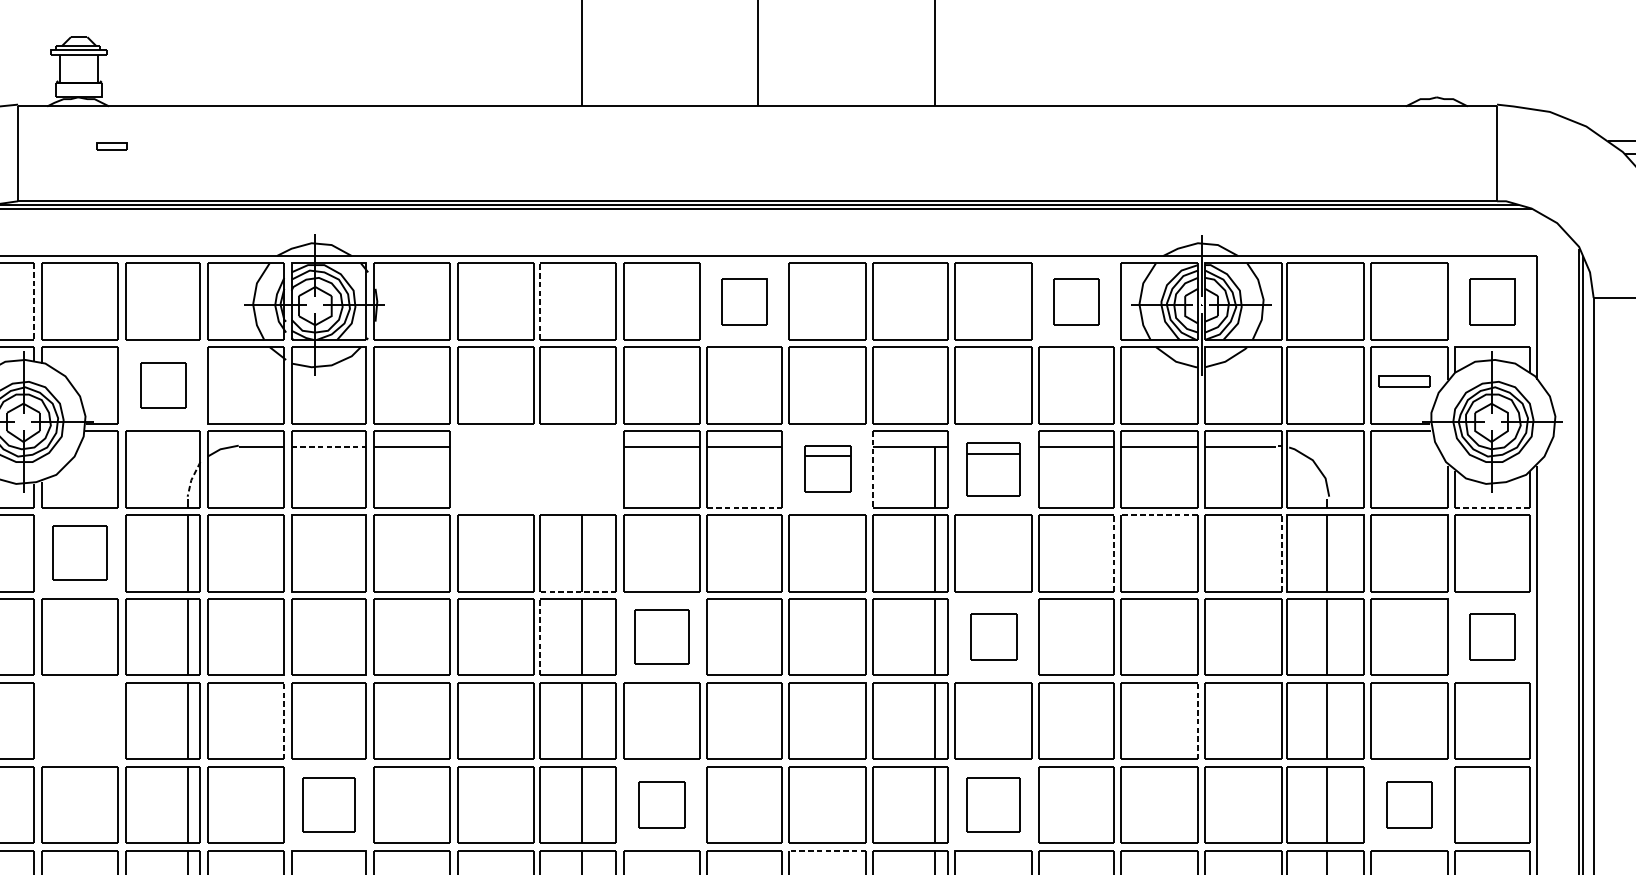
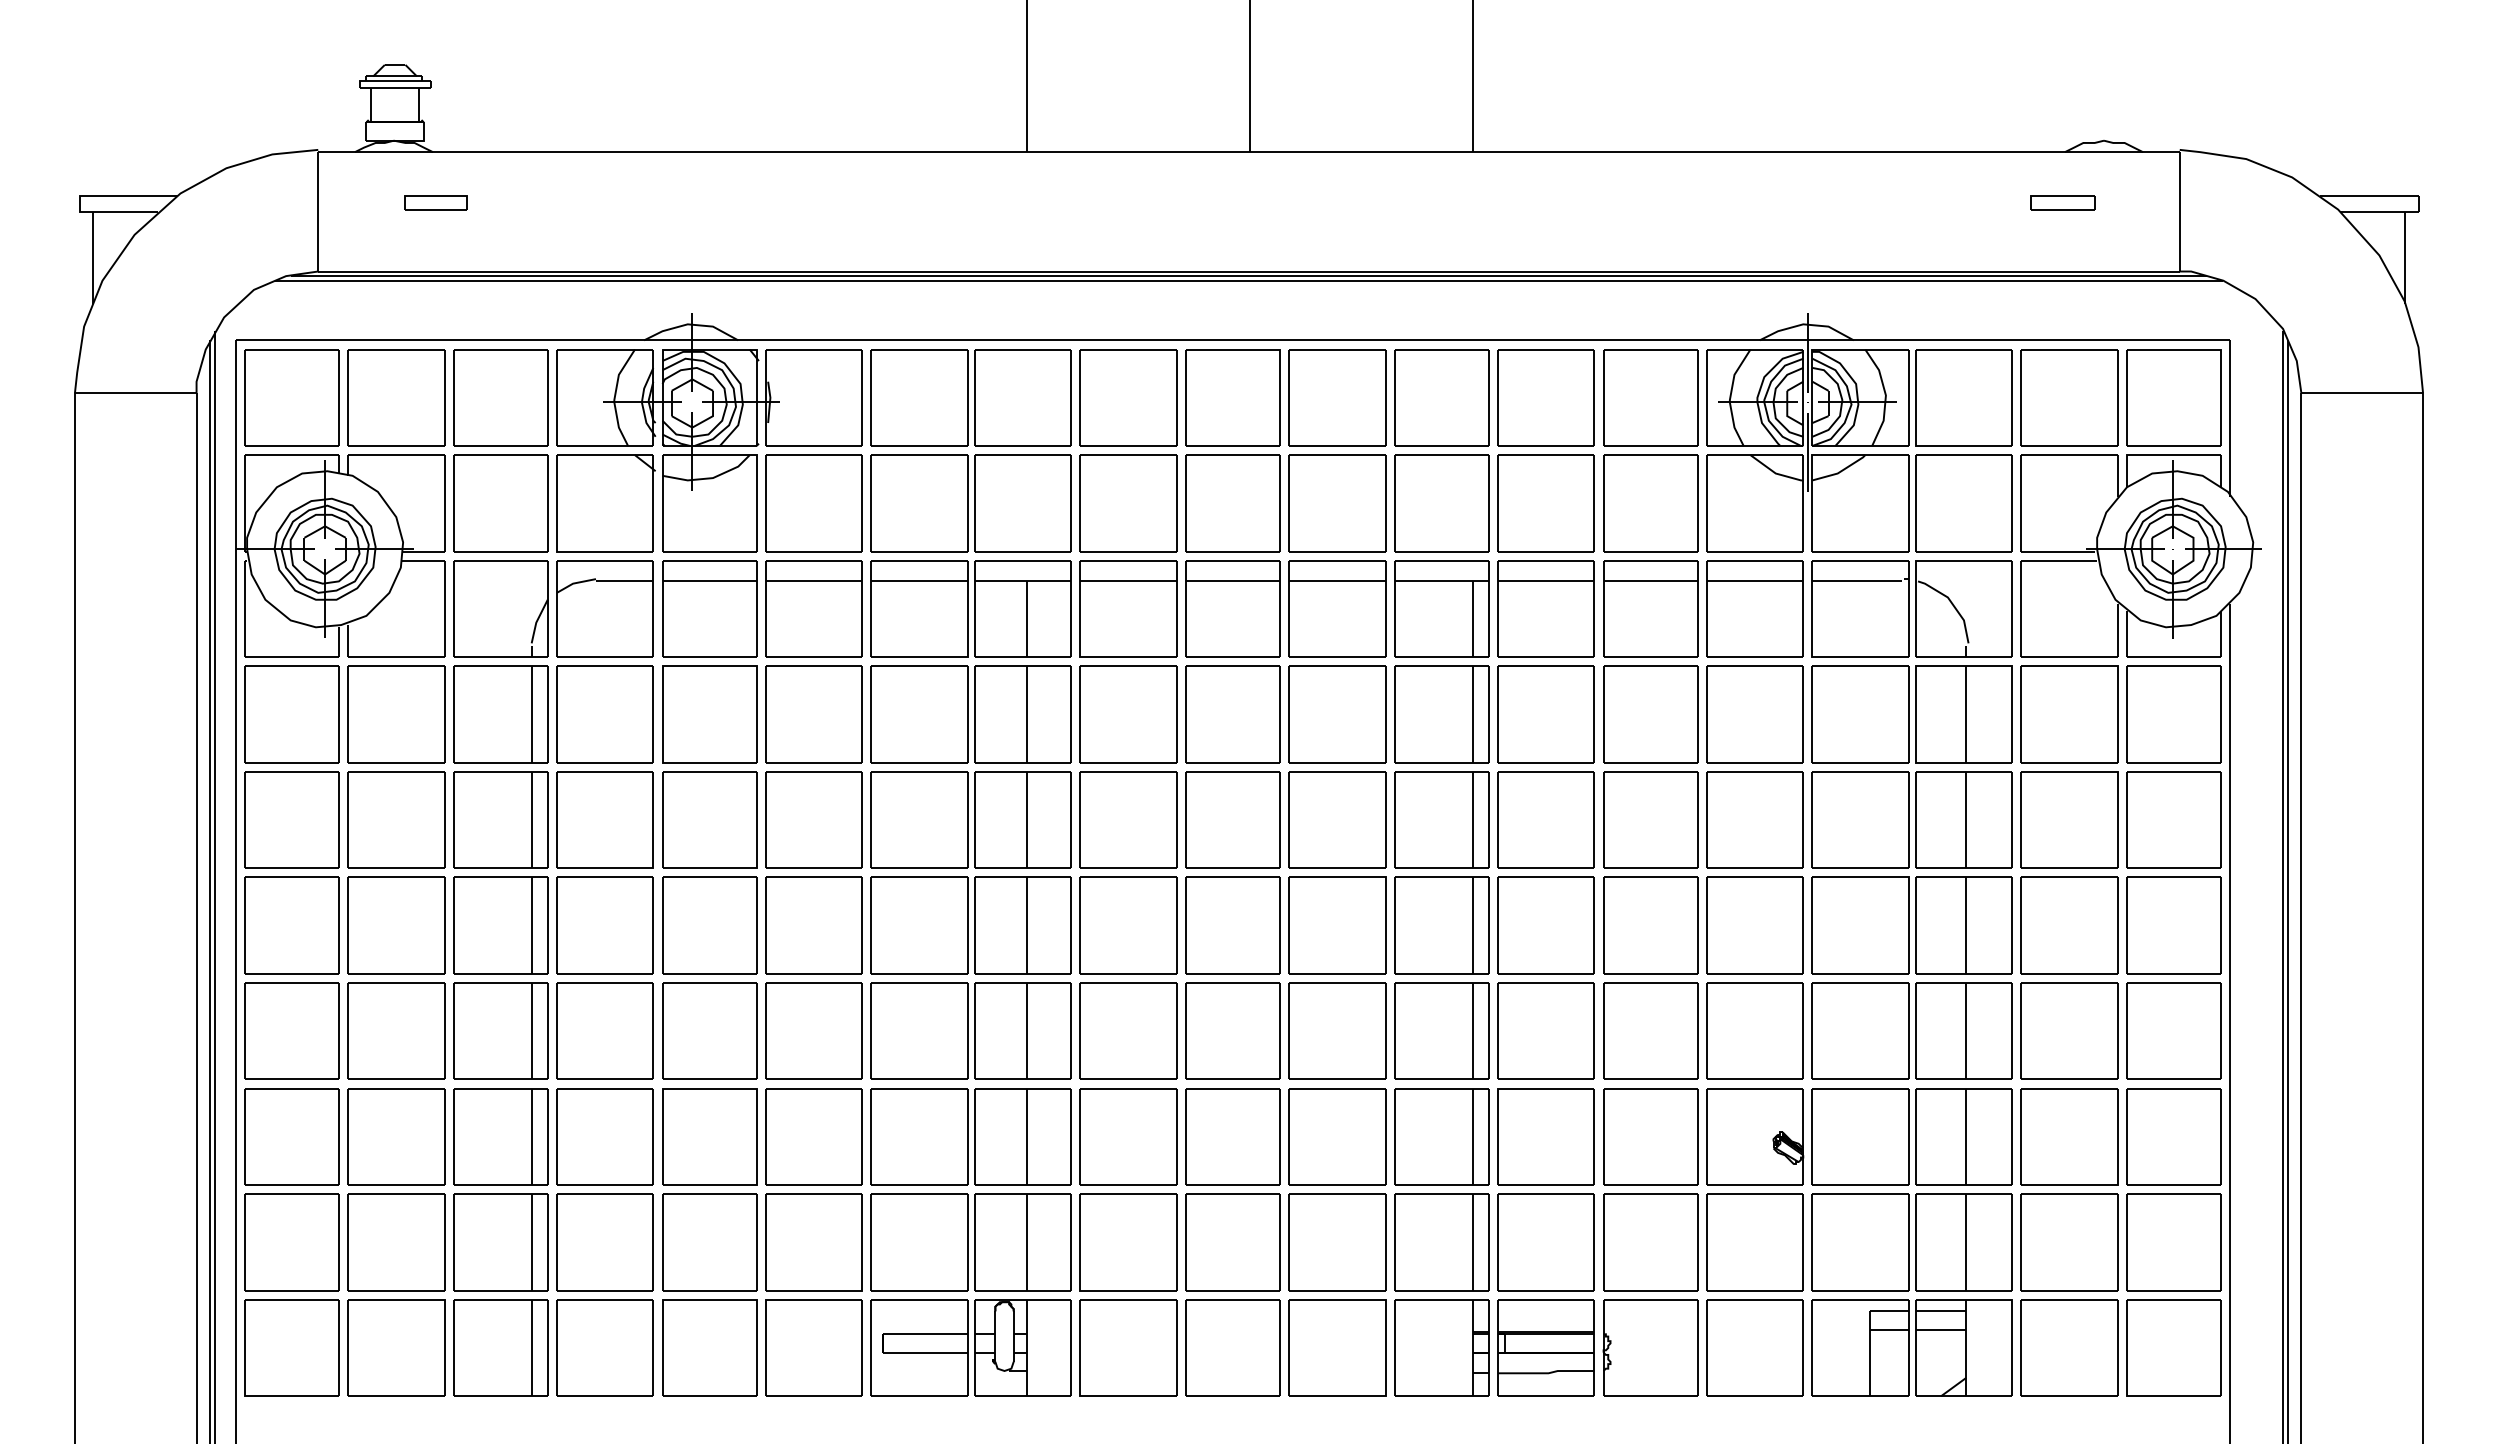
part: (111, 146) -> (435, 202), size x1.67
line: (539, 301) -> (974, 397), dashed -> solid
part: (744, 301) -> (1232, 397), size x1.67
part: (1076, 301) -> (1650, 397), size x1.67
part: (1492, 301) -> (2173, 397), size x1.67
line: (34, 302) -> (338, 398), dashed -> solid
part: (1403, 381) -> (2062, 202), moved
part: (162, 385) -> (500, 503), size x1.67
line: (329, 447) -> (710, 581), dashed -> solid
part: (536, 469) -> (970, 608), added
part: (827, 469) -> (1337, 608), size x1.67
line: (873, 469) -> (1394, 609), dashed -> solid
part: (993, 469) -> (1545, 608), size x1.43
line: (191, 479) -> (536, 621), dashed -> solid
line: (745, 507) -> (1233, 657), dashed -> solid
line: (1492, 507) -> (2173, 657), dashed -> solid
line: (1159, 515) -> (1754, 666), dashed -> solid
part: (80, 553) -> (396, 714), size x1.43
line: (1113, 553) -> (1697, 714), dashed -> solid
line: (1281, 553) -> (1908, 714), dashed -> solid
line: (577, 591) -> (1022, 762), dashed -> solid
line: (539, 636) -> (974, 819), dashed -> solid
part: (661, 636) -> (1128, 819), size x1.43
part: (993, 636) -> (1545, 819), size x1.67
part: (1492, 636) -> (2173, 819), size x1.67
part: (80, 720) -> (396, 925), added
line: (284, 720) -> (653, 925), dashed -> solid
line: (1198, 720) -> (1803, 925), dashed -> solid
part: (328, 804) -> (709, 1030), size x1.43
part: (661, 804) -> (1128, 1030), size x1.67
part: (993, 804) -> (1545, 1030), size x1.43
part: (1409, 804) -> (2069, 1030), size x1.67
line: (827, 850) -> (1336, 1088), dashed -> solid

